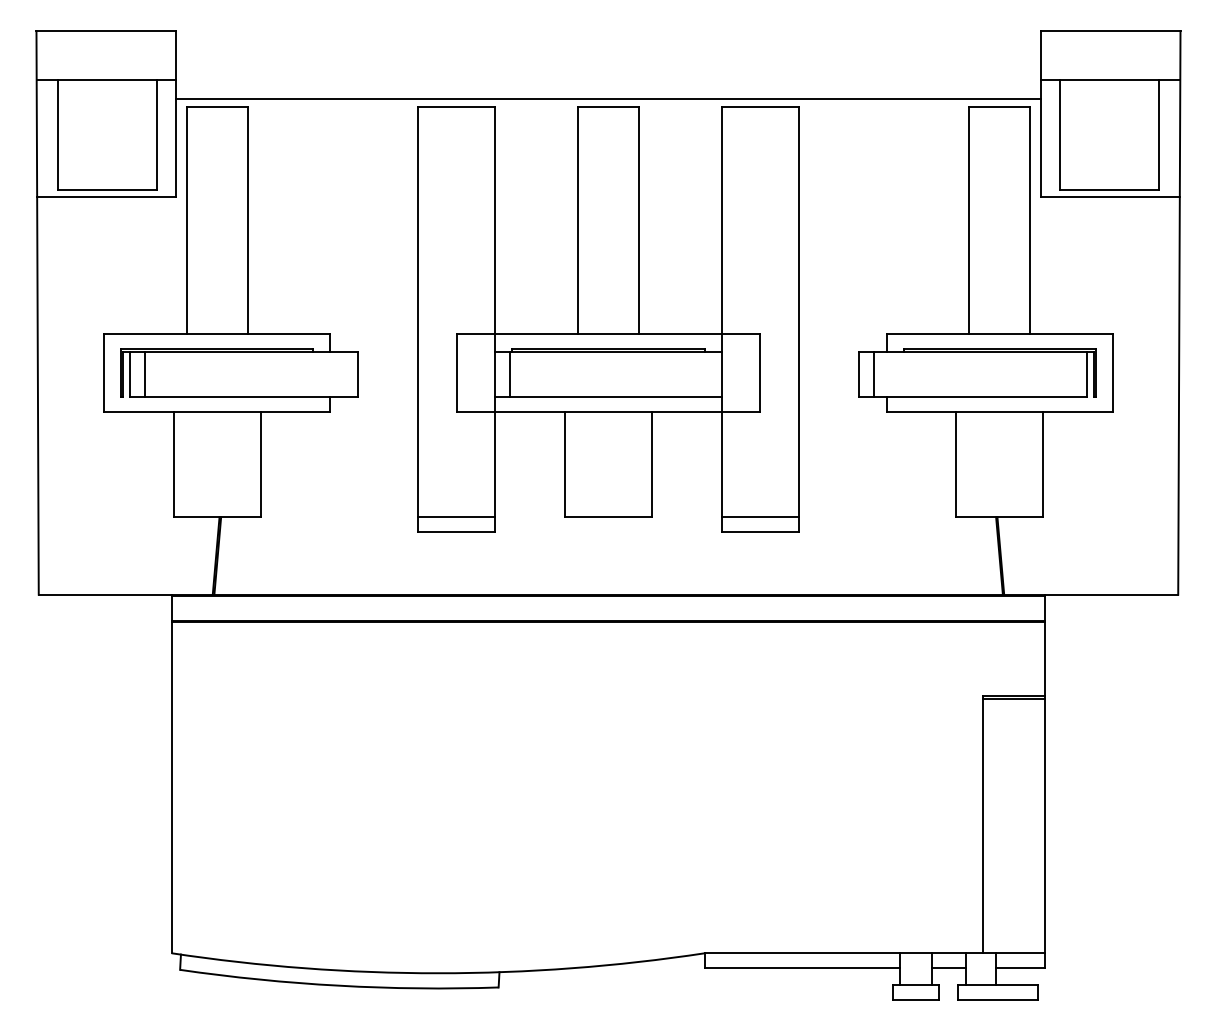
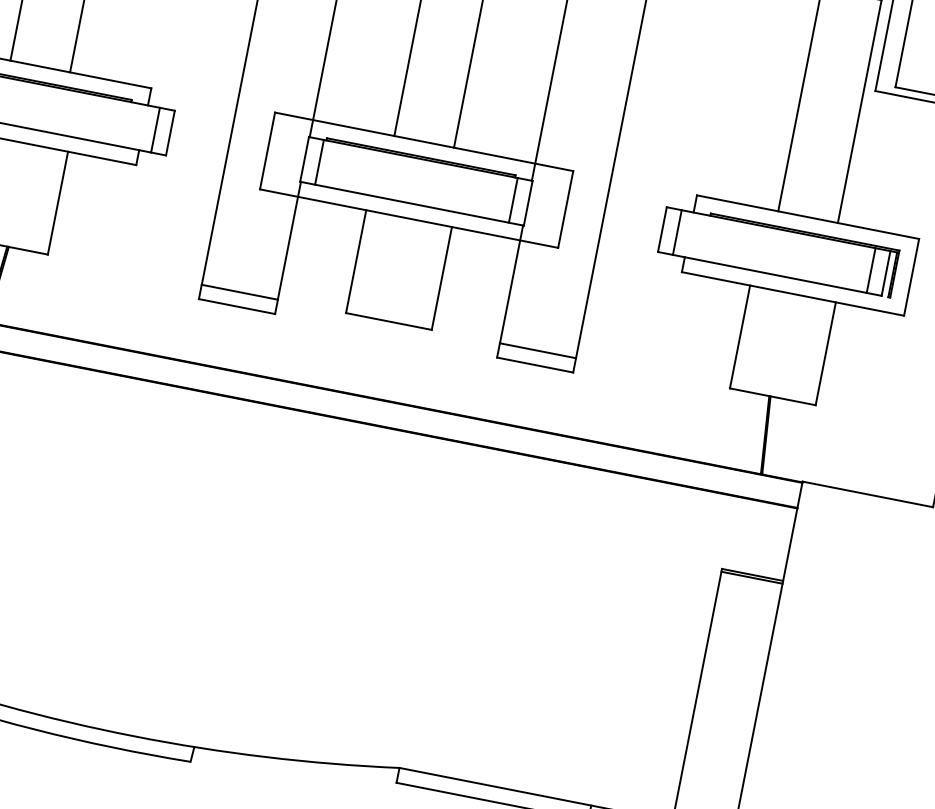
line: (342, 374) -> (155, 130), added
line: (707, 374) -> (513, 200), added
line: (1071, 374) -> (870, 270), added

